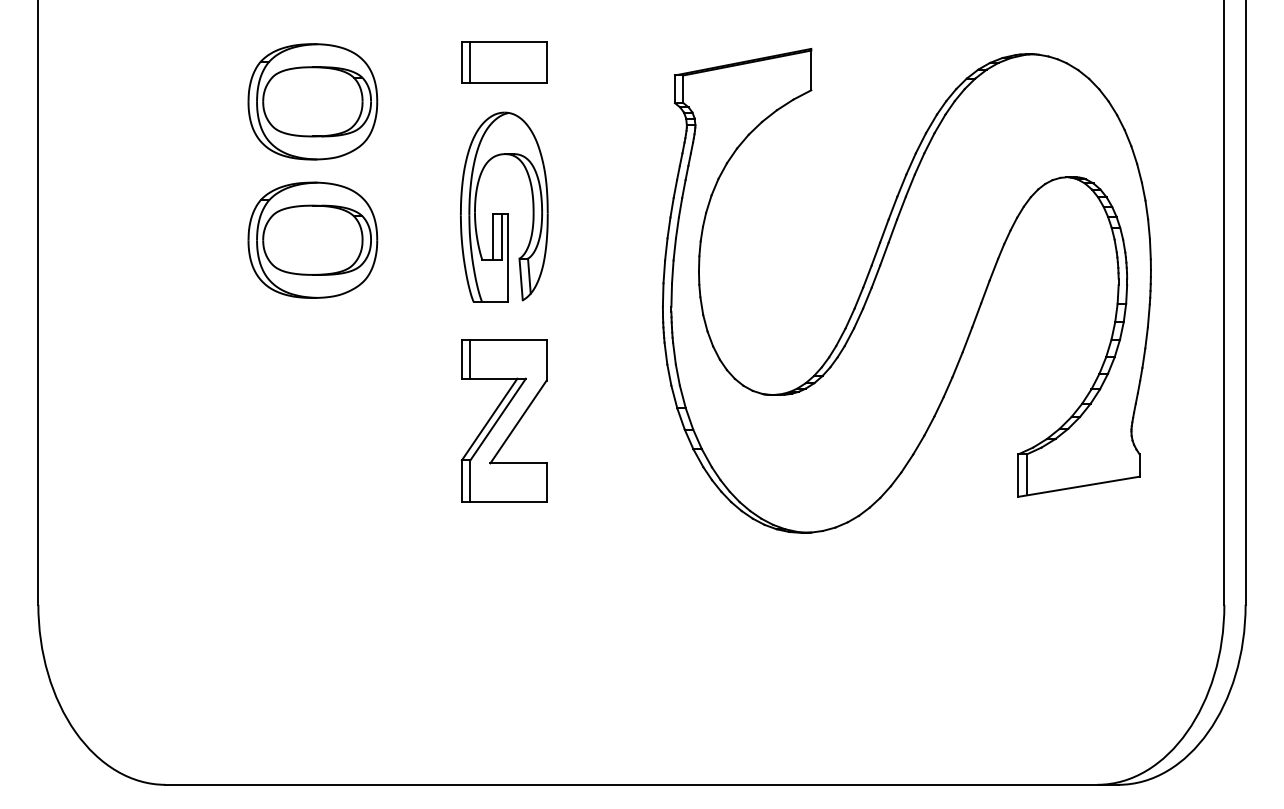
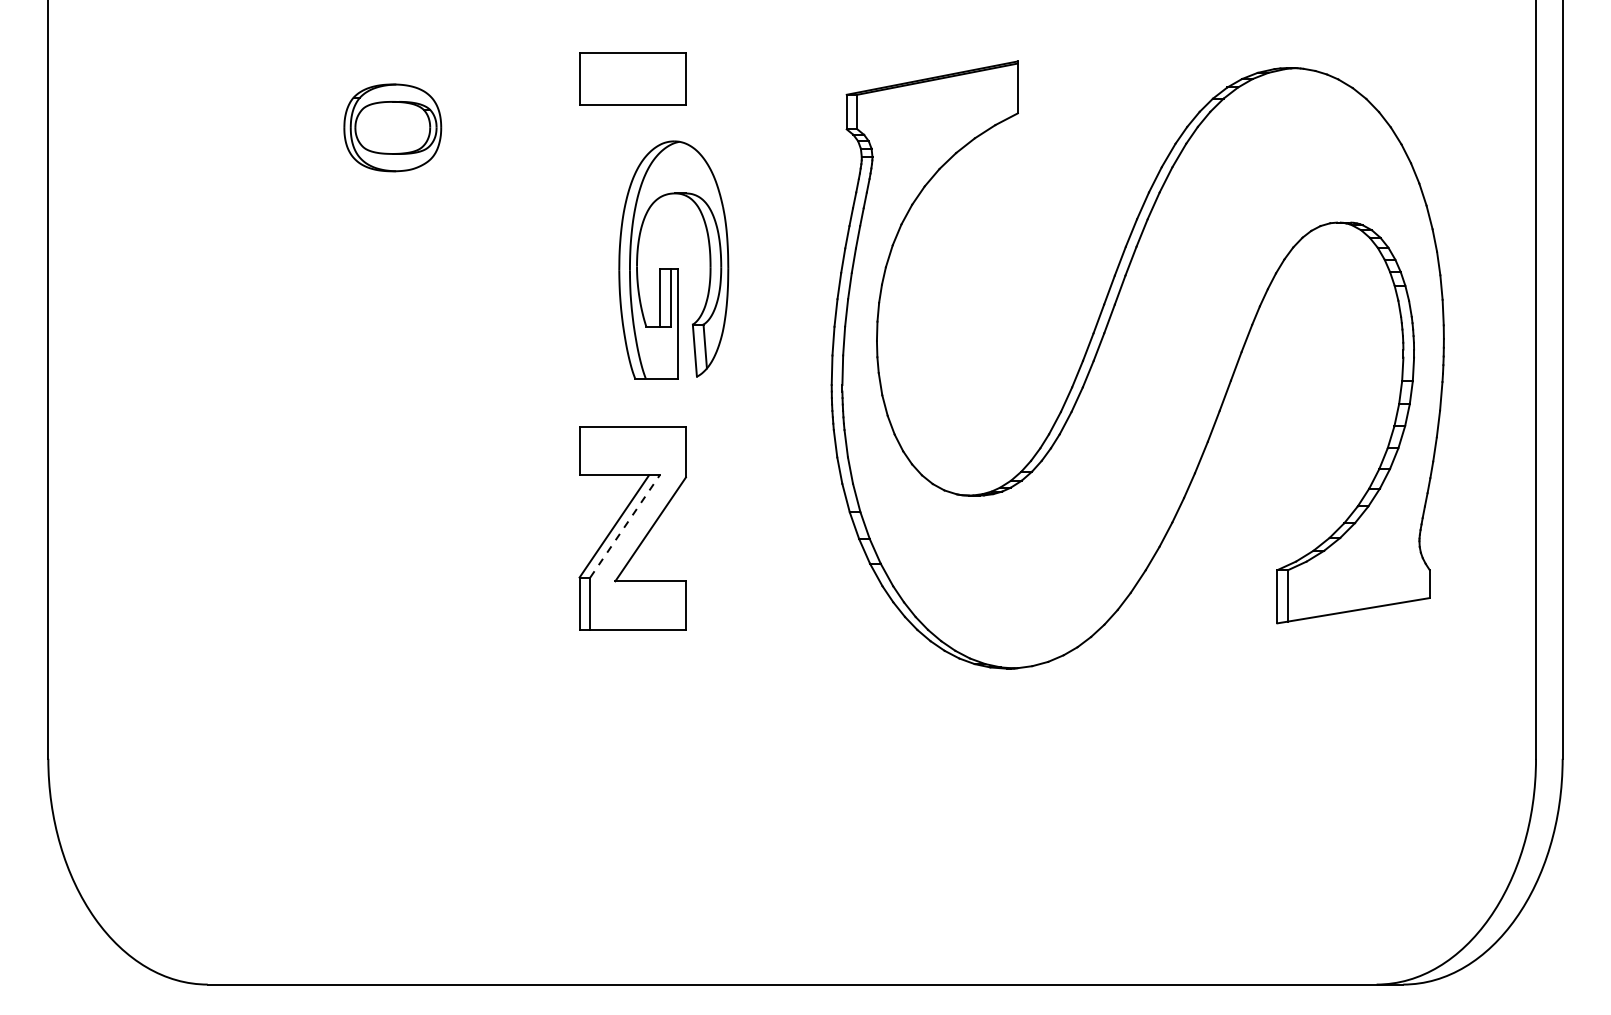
line: (470, 62) -> (590, 78), removed
part: (312, 101) -> (392, 127), size x0.6
part: (504, 213) -> (673, 268), moved
part: (312, 240) -> (392, 301), removed
line: (470, 359) -> (590, 450), removed
line: (498, 419) -> (625, 526), solid -> dashed

